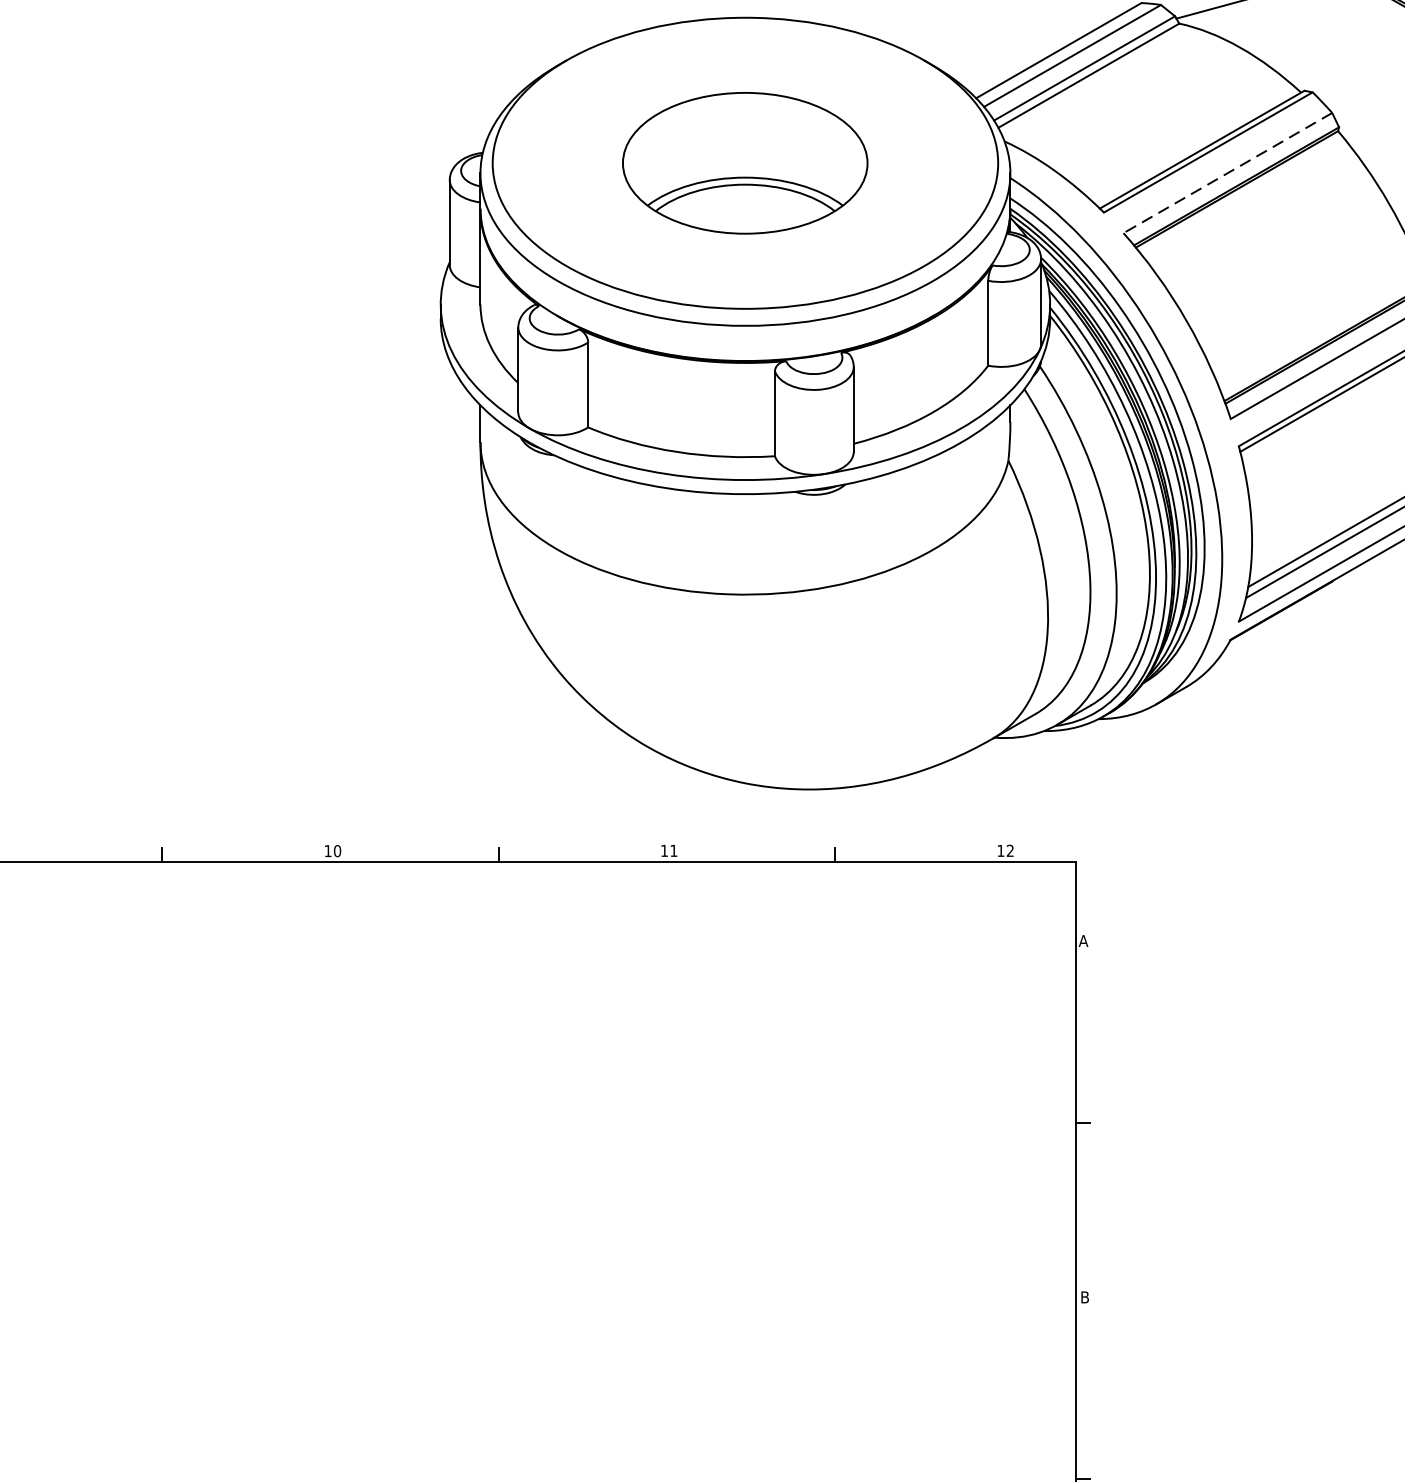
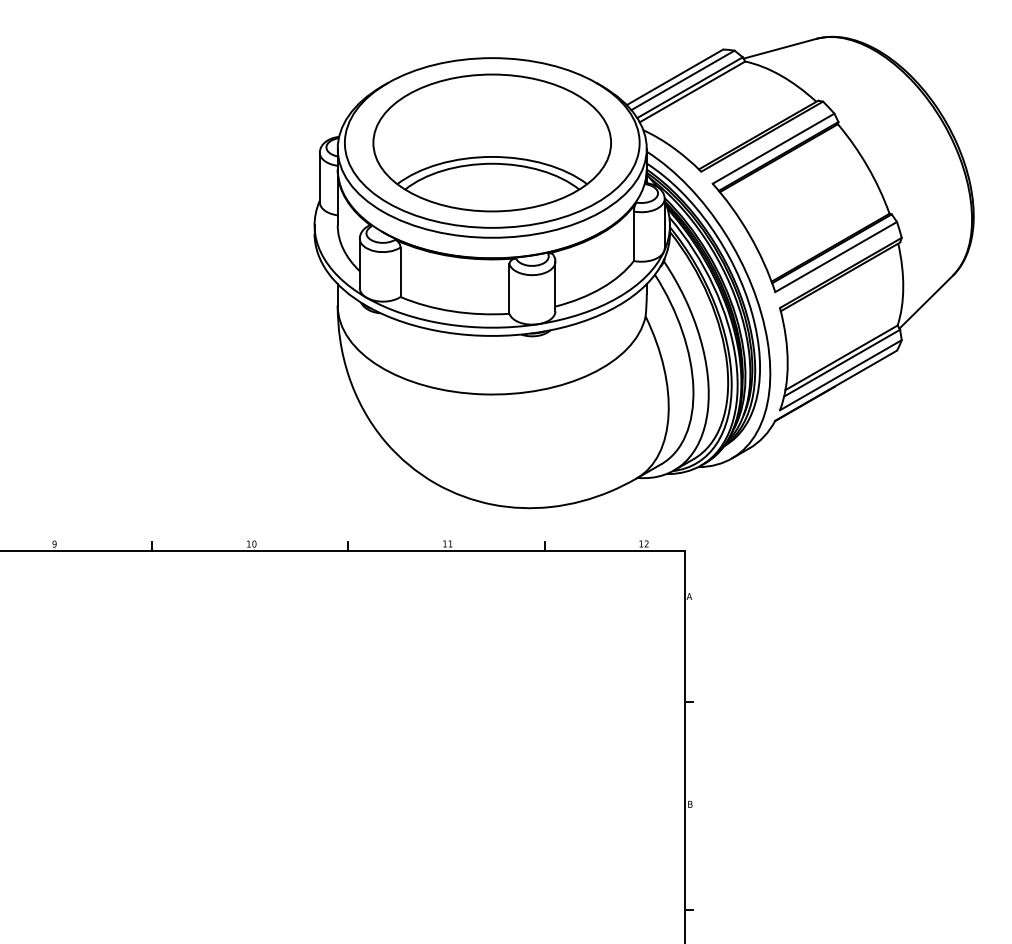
part: (744, 162) -> (491, 142), size x1.67
line: (1227, 172) -> (773, 148), dashed -> solid

